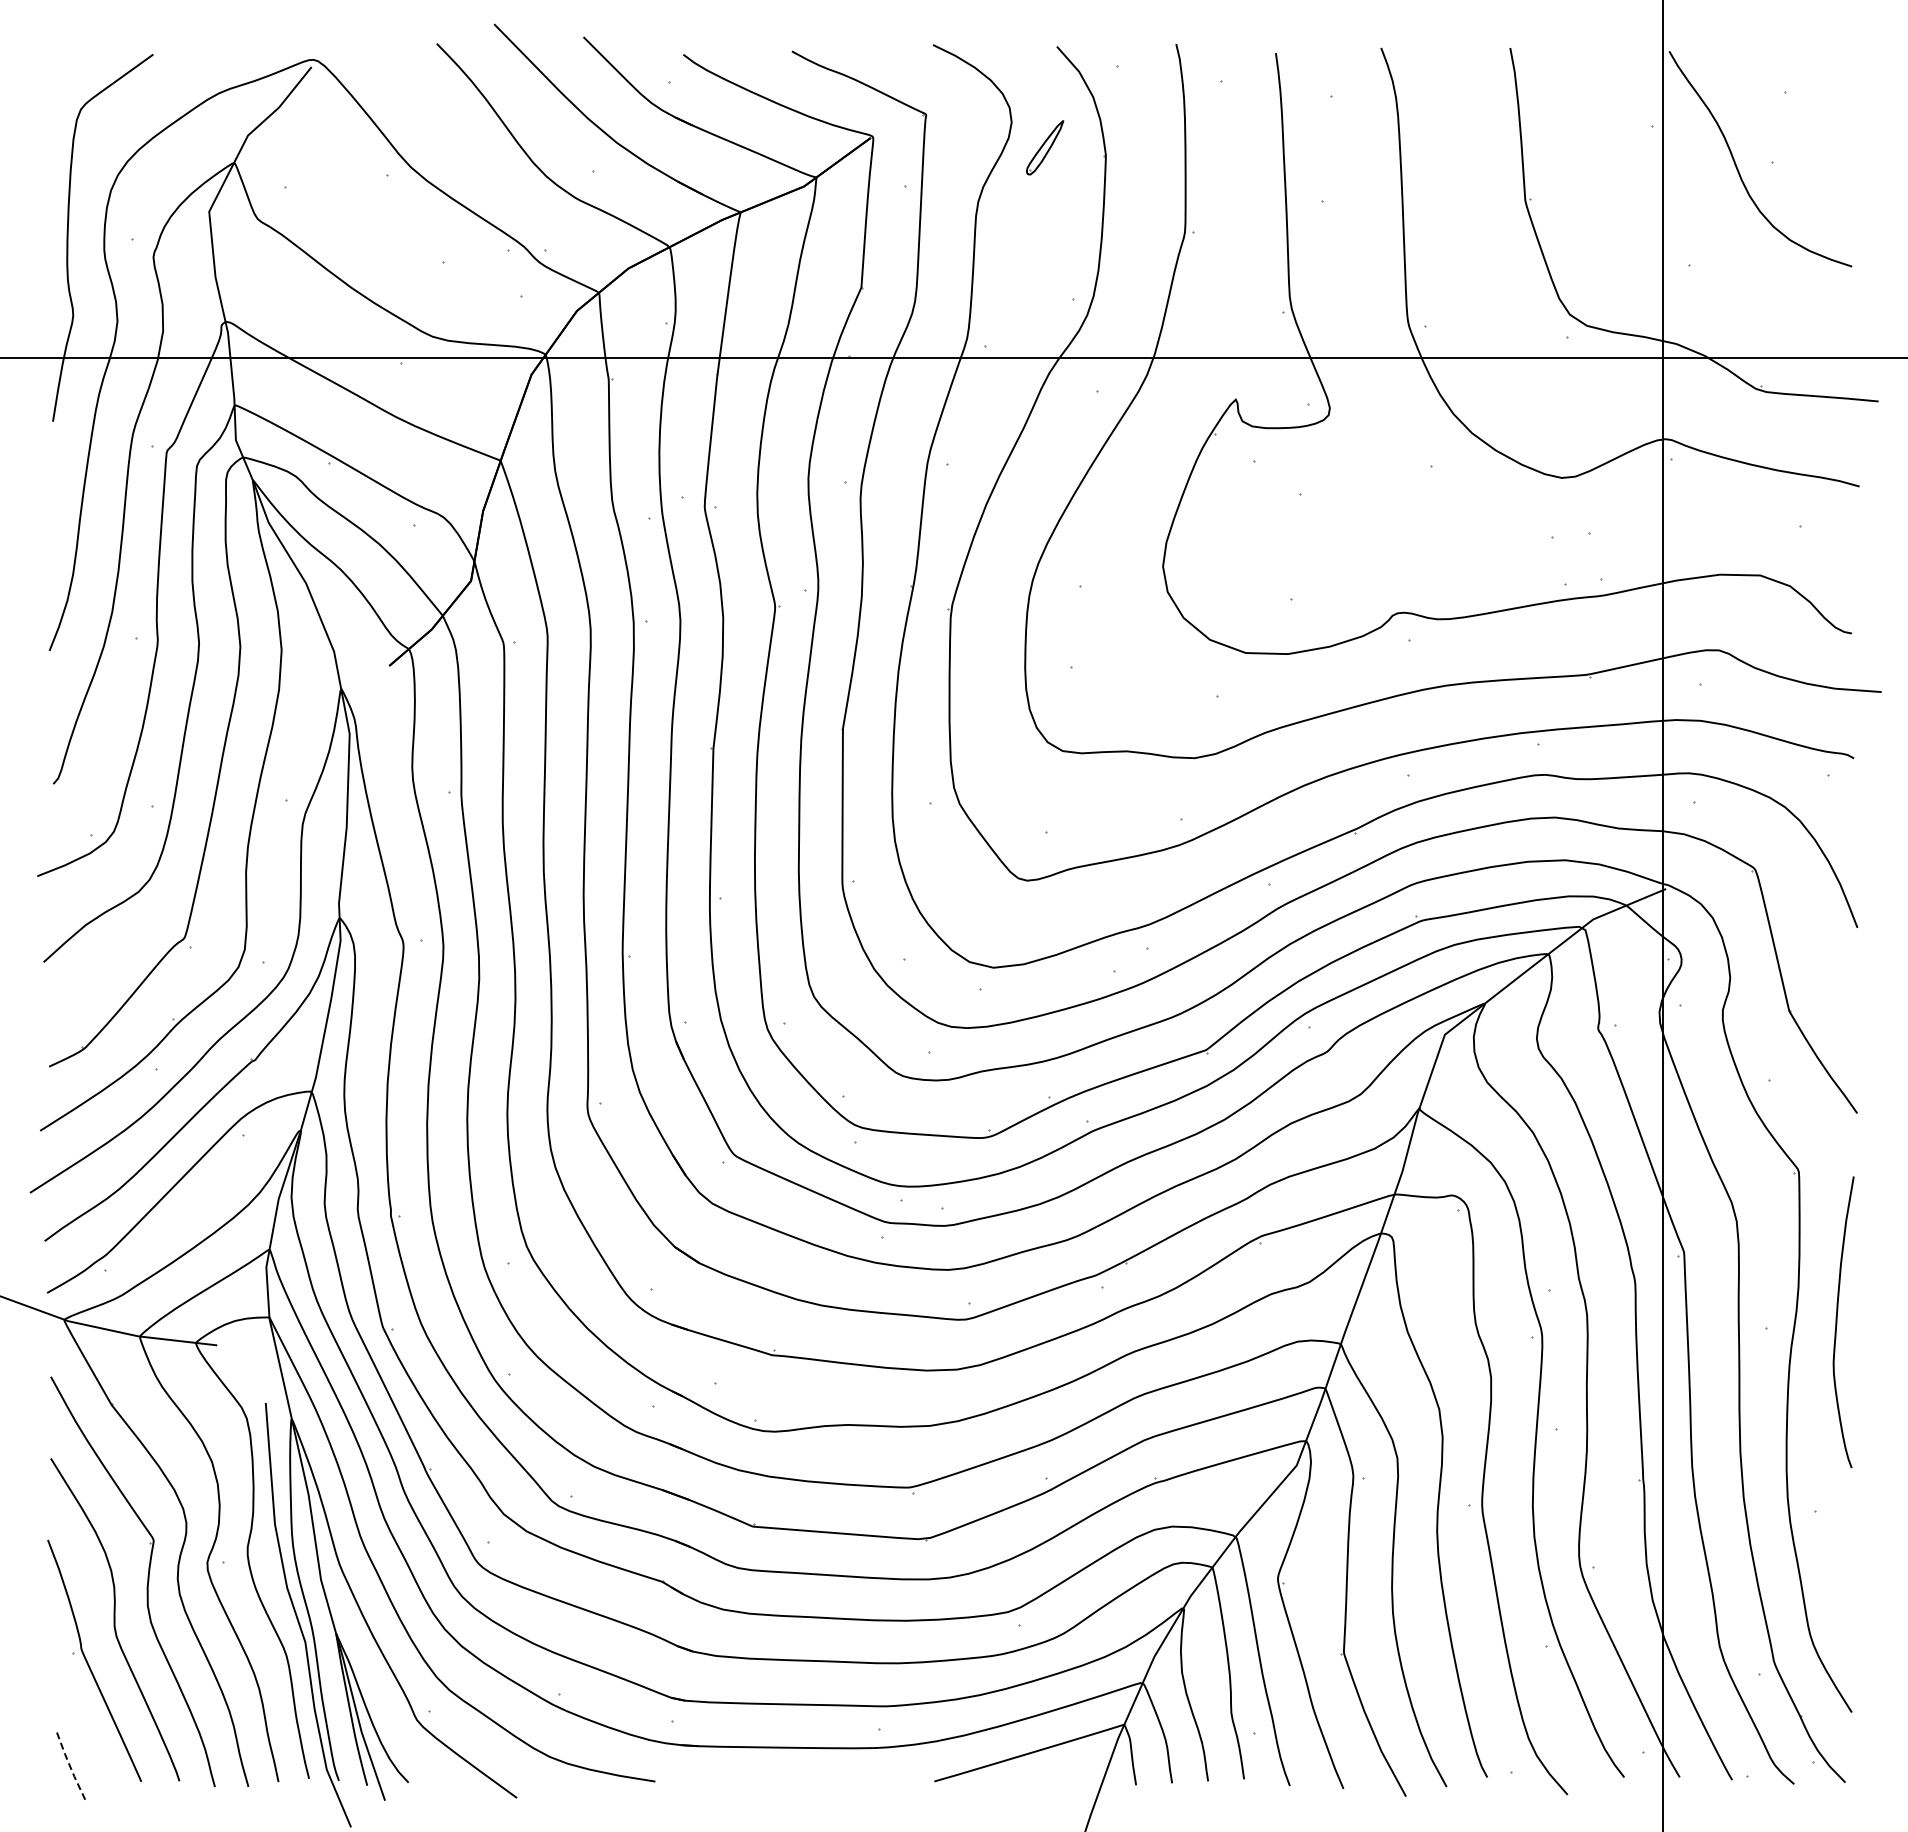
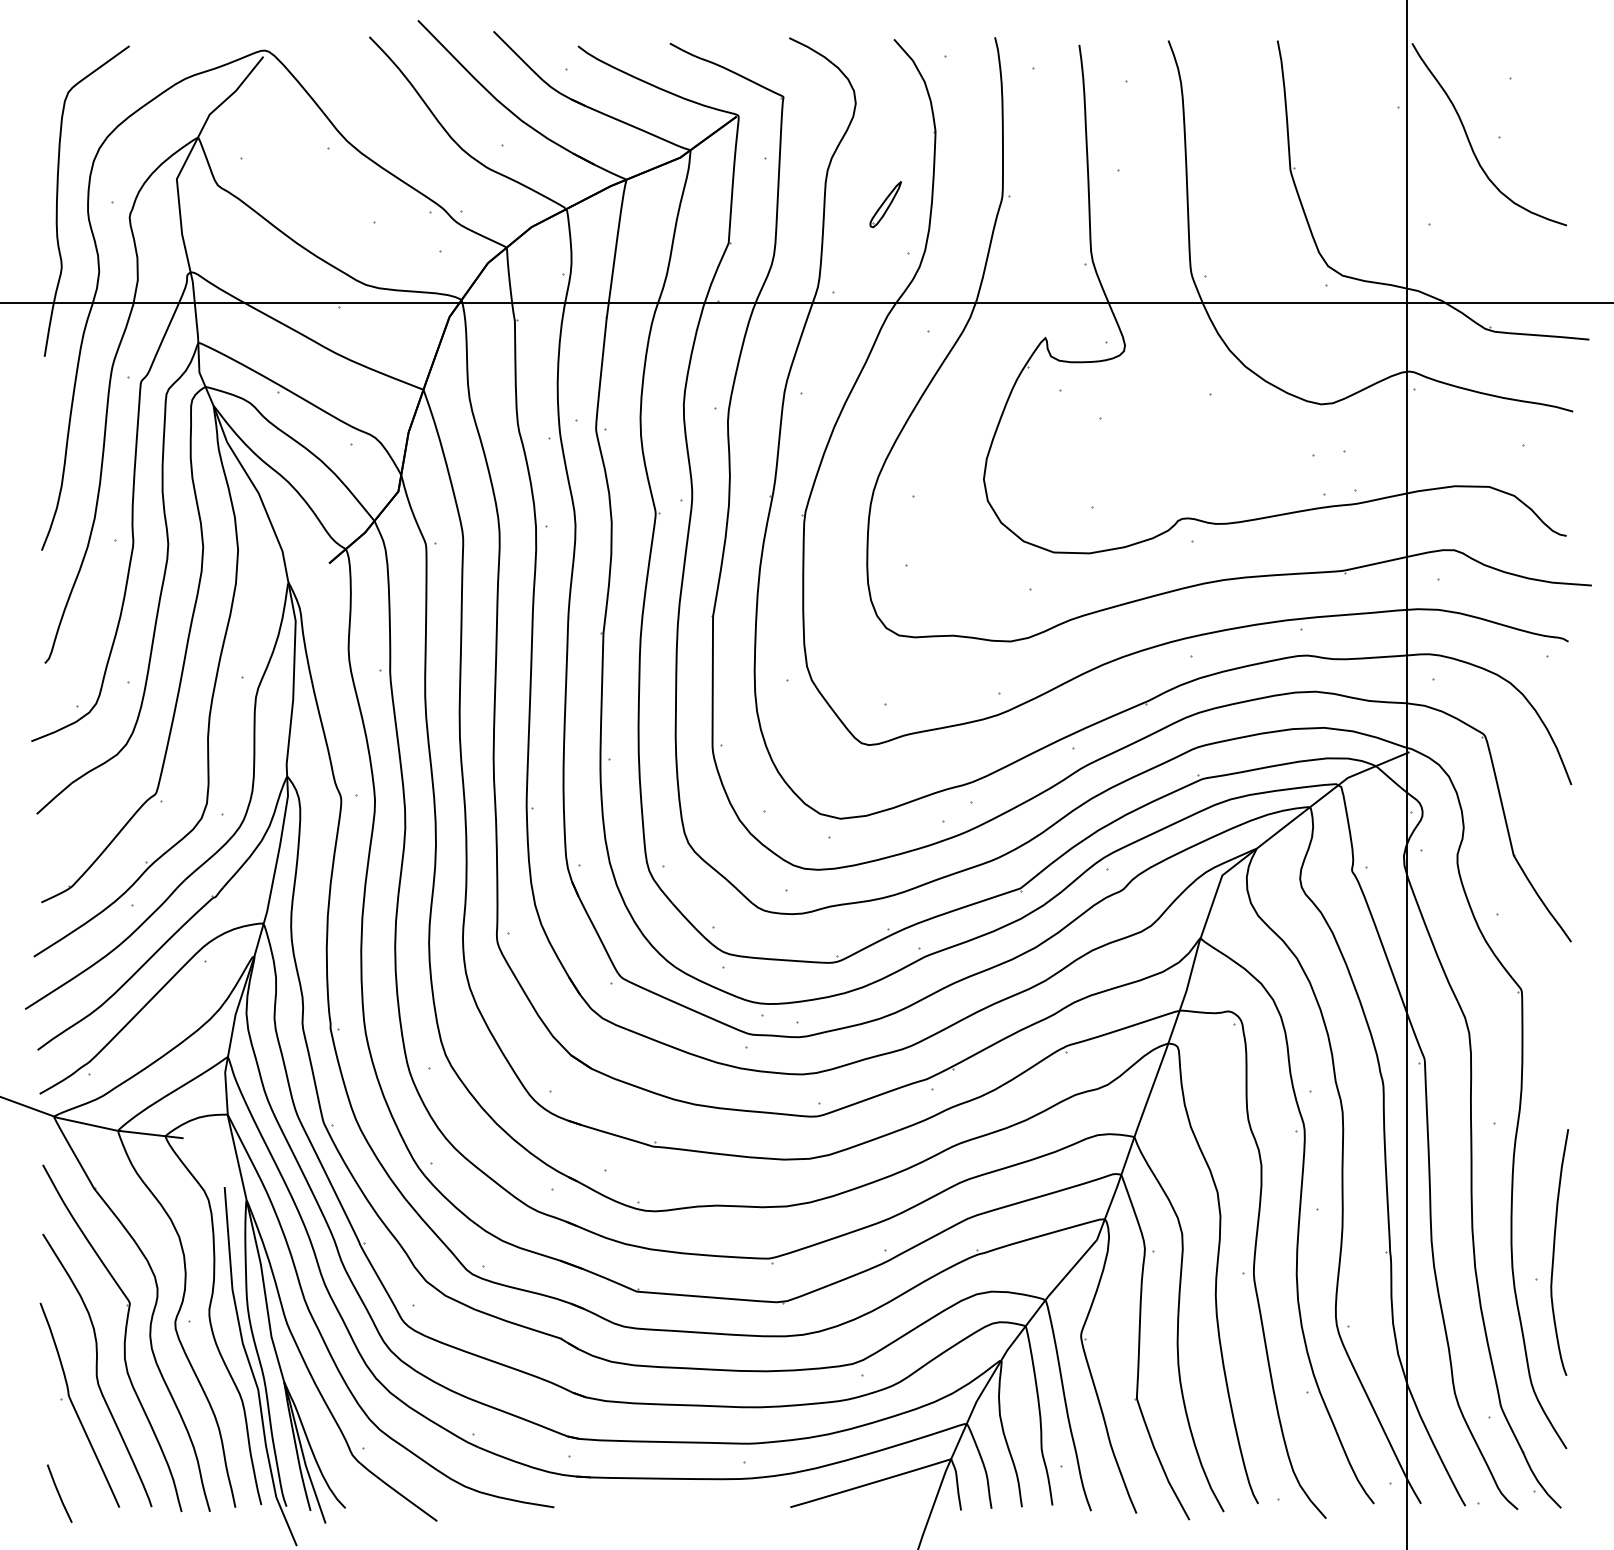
part: (1045, 147) -> (886, 204), moved
curve: (1837, 1322) -> (1554, 1252), moved
line: (69, 1765) -> (58, 1493), dashed -> solid

